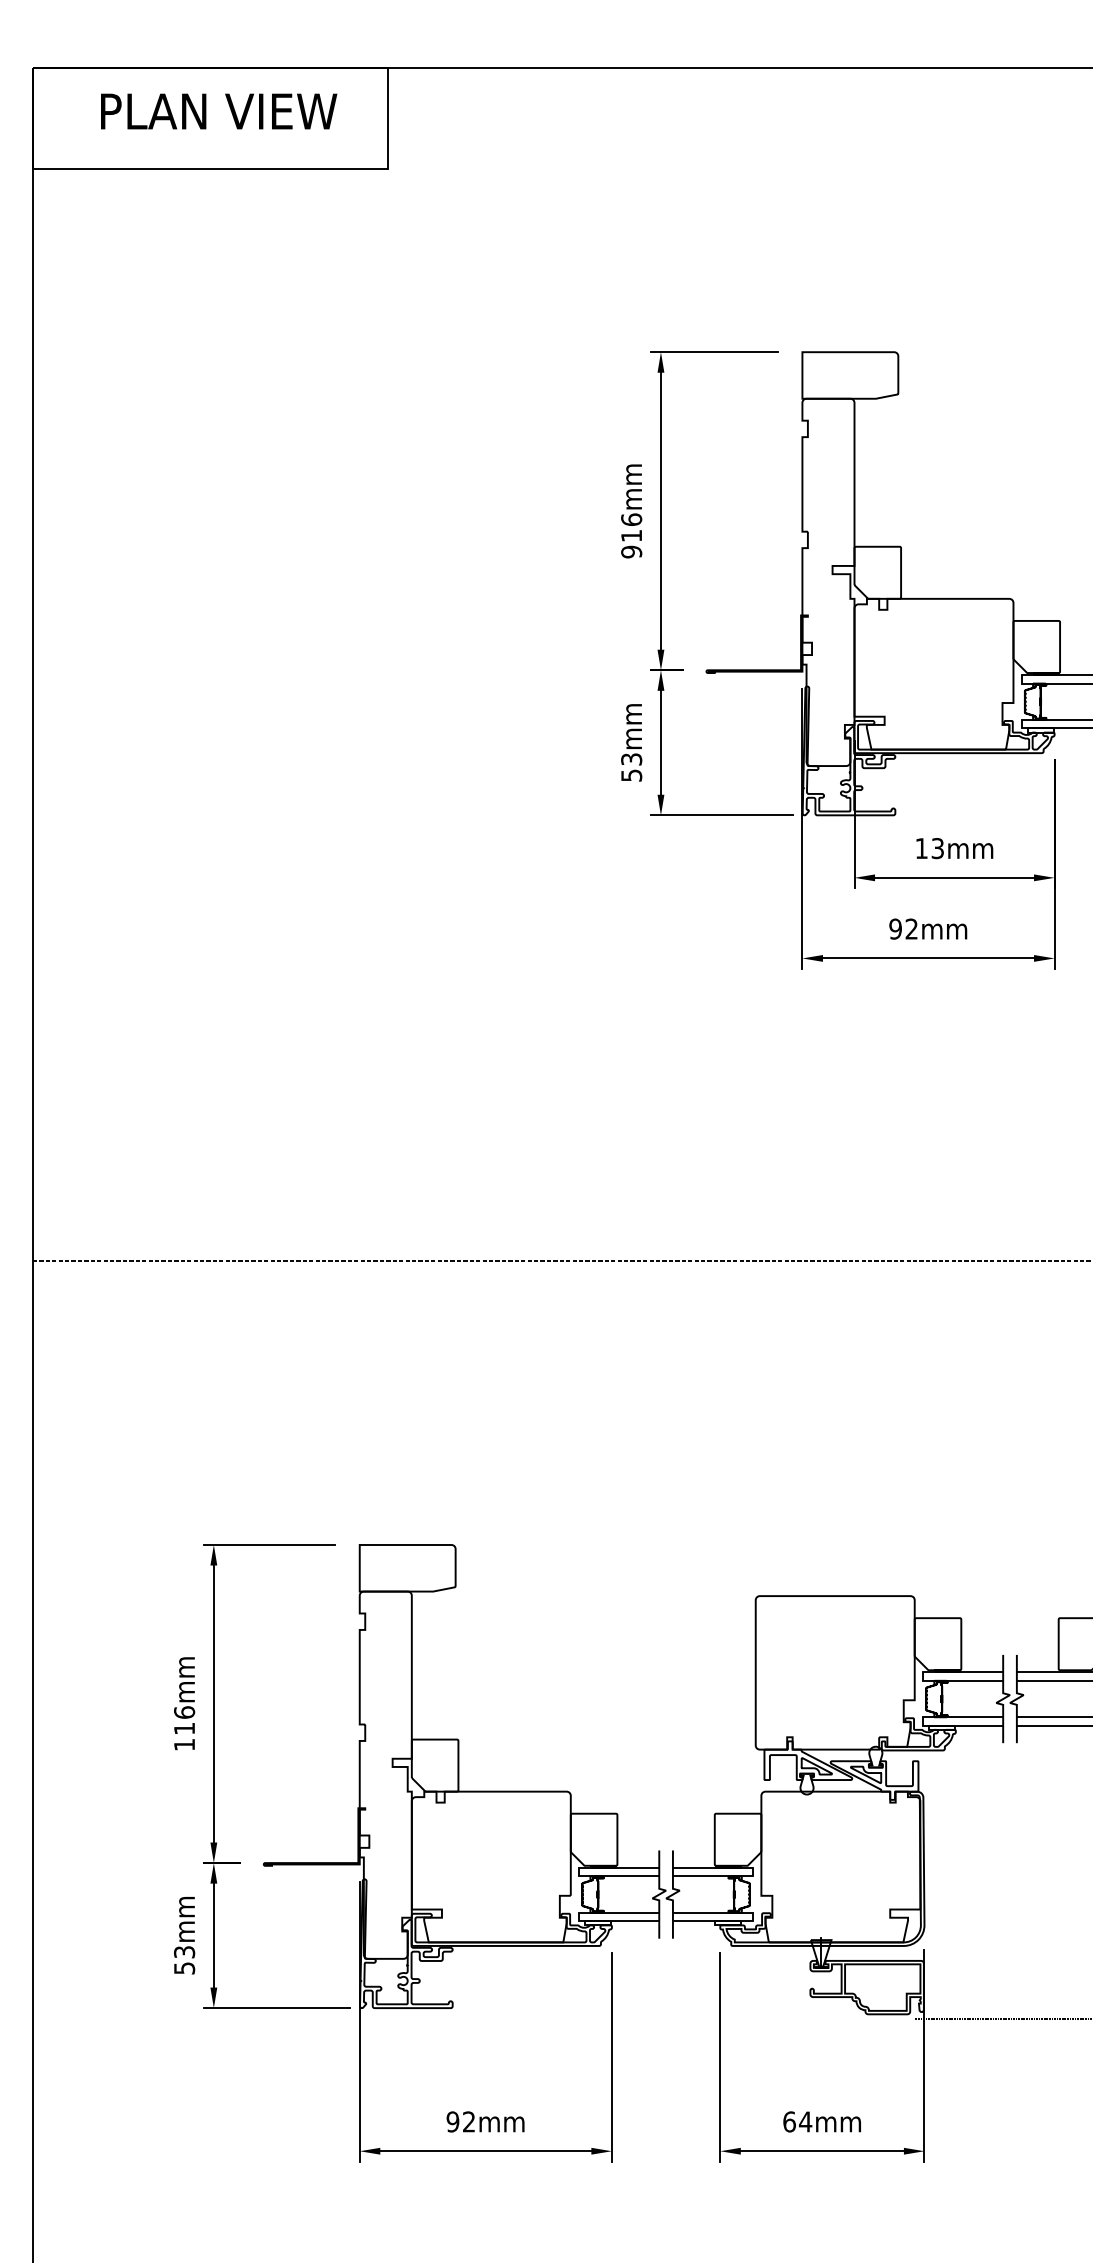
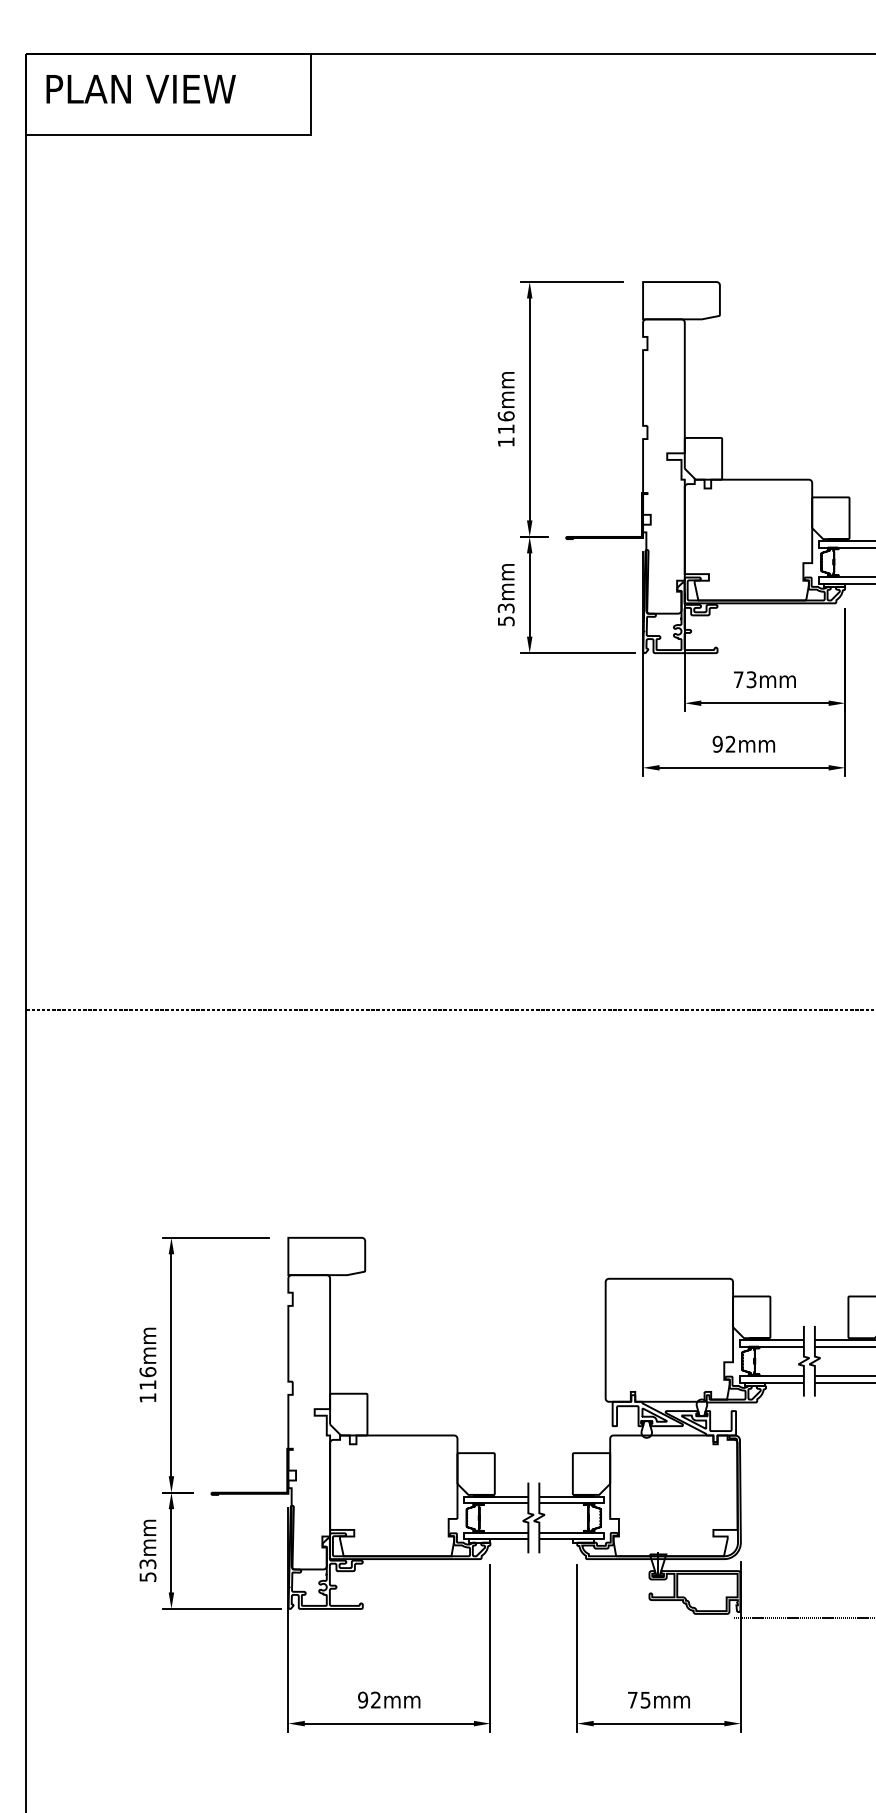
text: (219, 111) -> (141, 89), moved
text: (631, 551) -> (506, 441), 916mm -> 116mm
text: (921, 848) -> (738, 679), 13mm -> 73mm
text: (797, 2121) -> (639, 1699), 64mm -> 75mm

